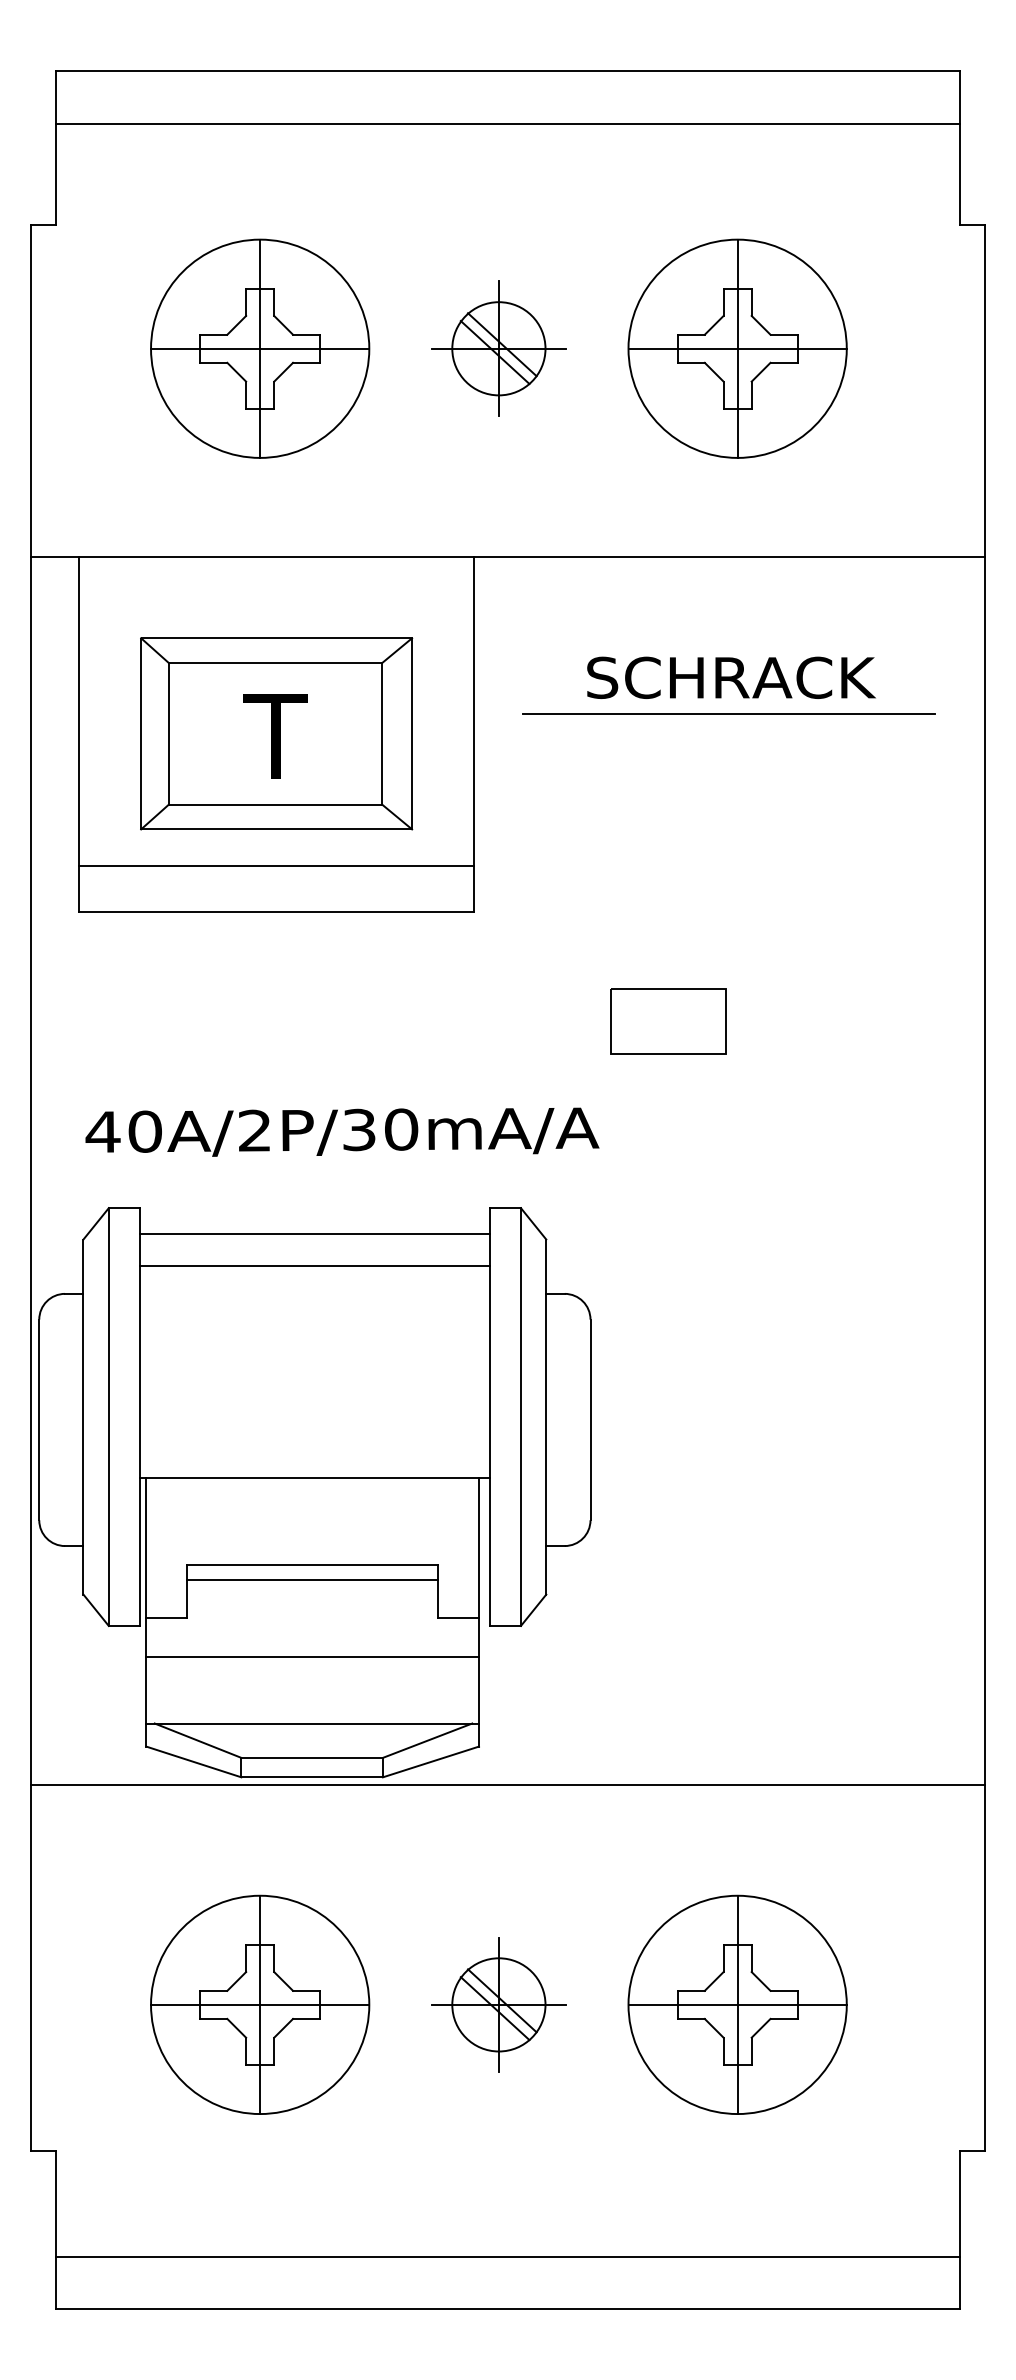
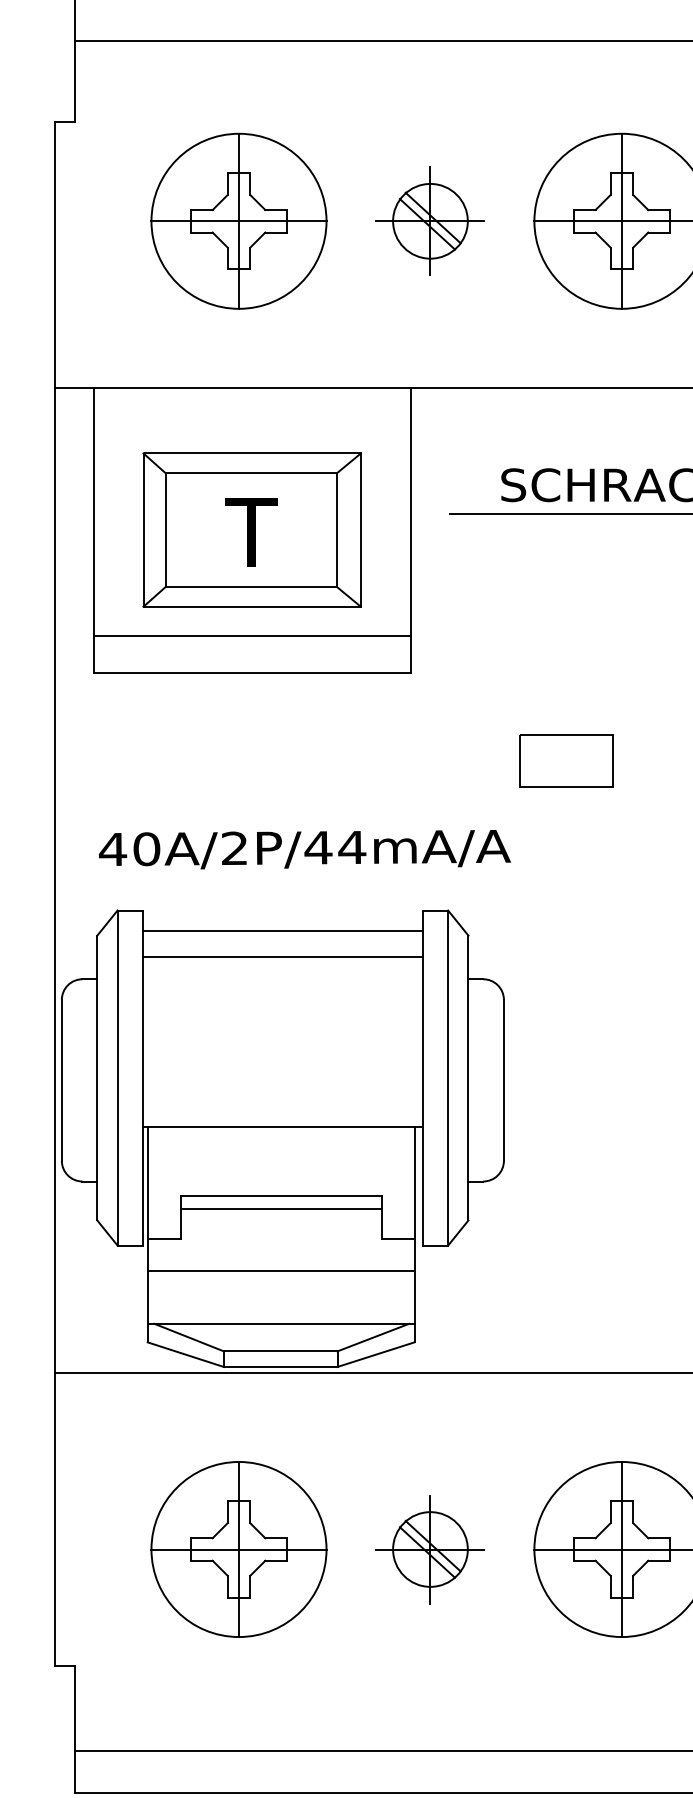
text: (379, 1129) -> (334, 847), 40A/2P/30mA/A -> 40A/2P/44mA/A

